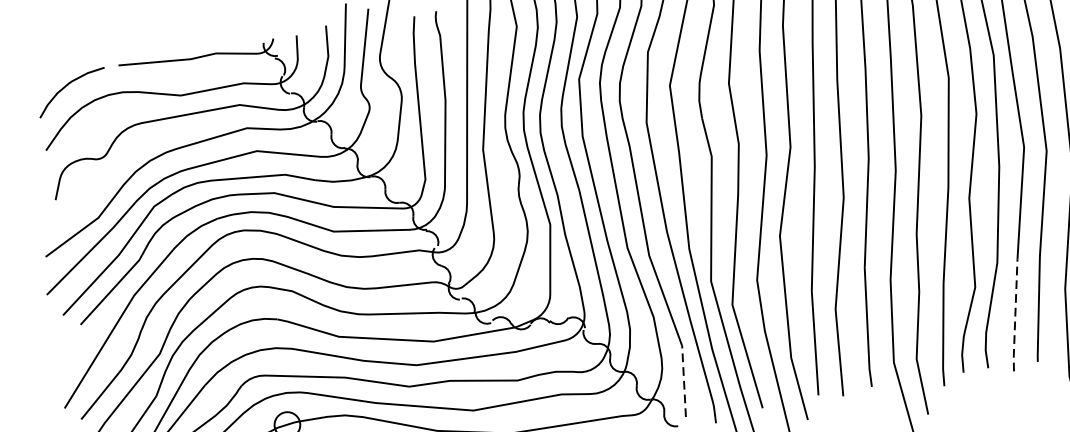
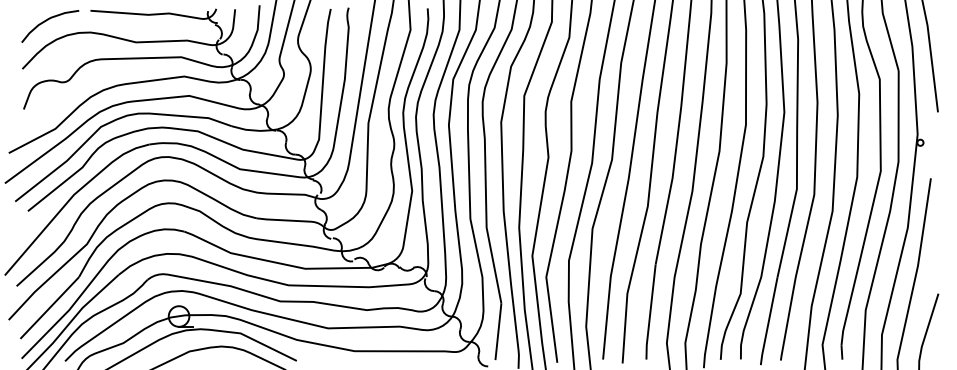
line: (1014, 316) -> (768, 321), dashed -> solid
line: (684, 381) -> (498, 331), dashed -> solid

